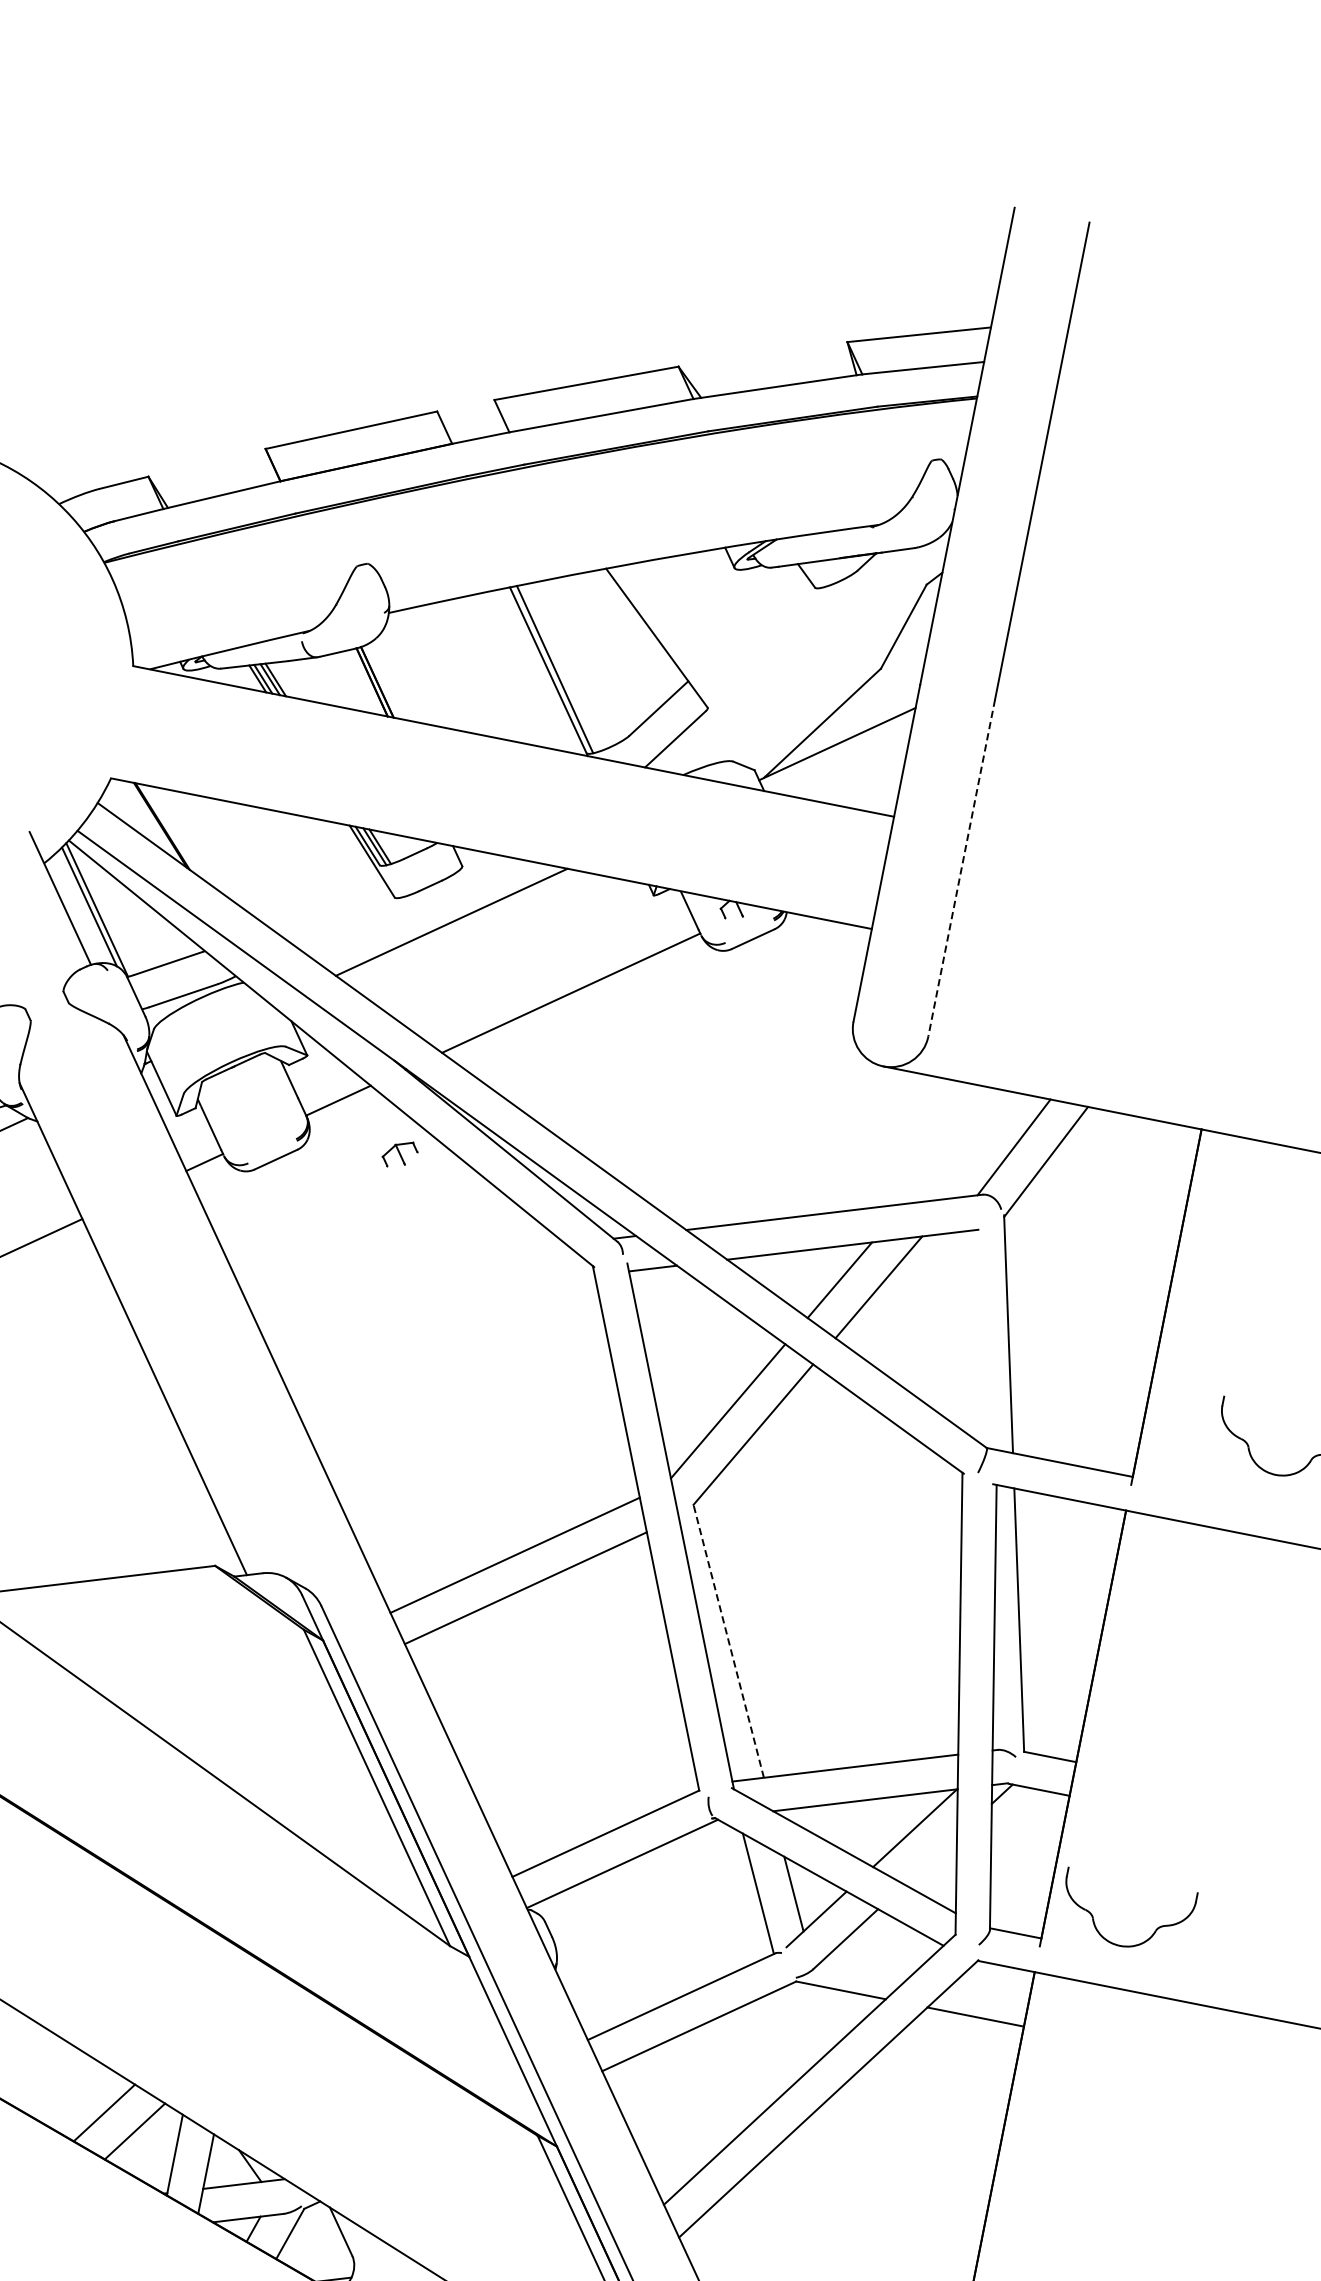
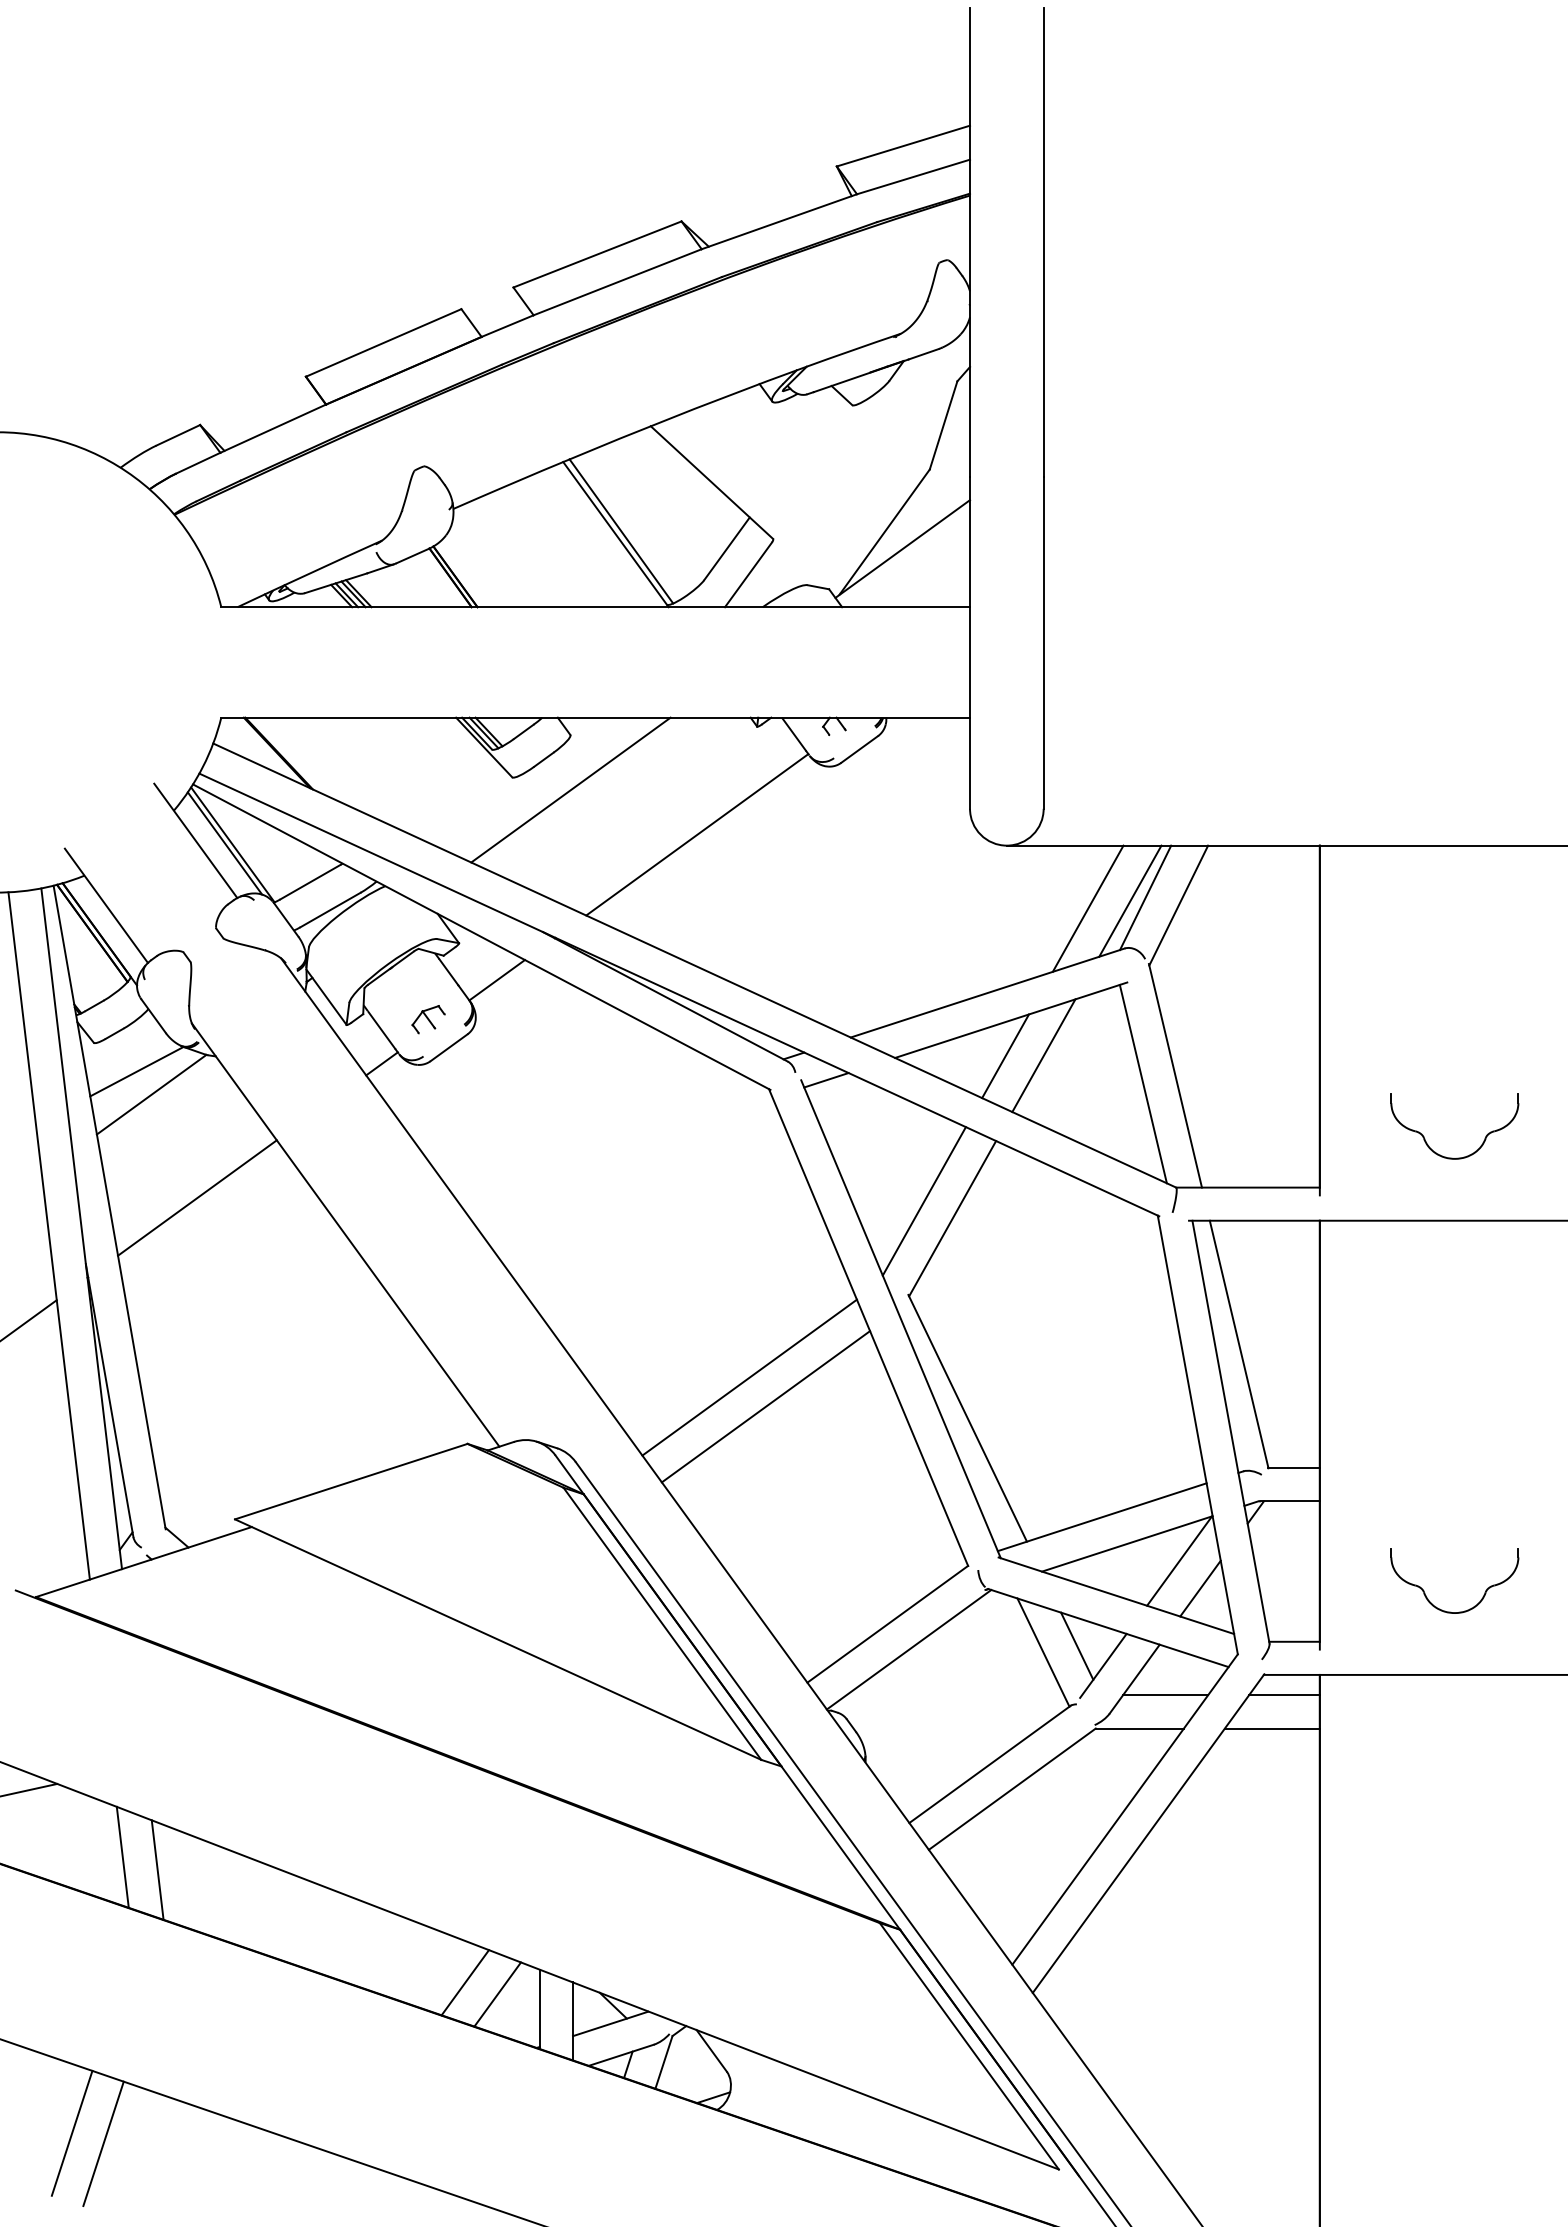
line: (961, 868) -> (1043, 643), dashed -> solid
line: (952, 1146) -> (1087, 908), added
line: (998, 1147) -> (1130, 900), added
part: (400, 1154) -> (428, 1019), moved
line: (973, 1335) -> (1142, 1083), added
line: (728, 1640) -> (967, 1418), dashed -> solid
line: (930, 1860) -> (1200, 1588), added
part: (1116, 1943) -> (1450, 1611), moved
line: (873, 1961) -> (1165, 1695), added
line: (993, 1985) -> (1283, 1695), added

